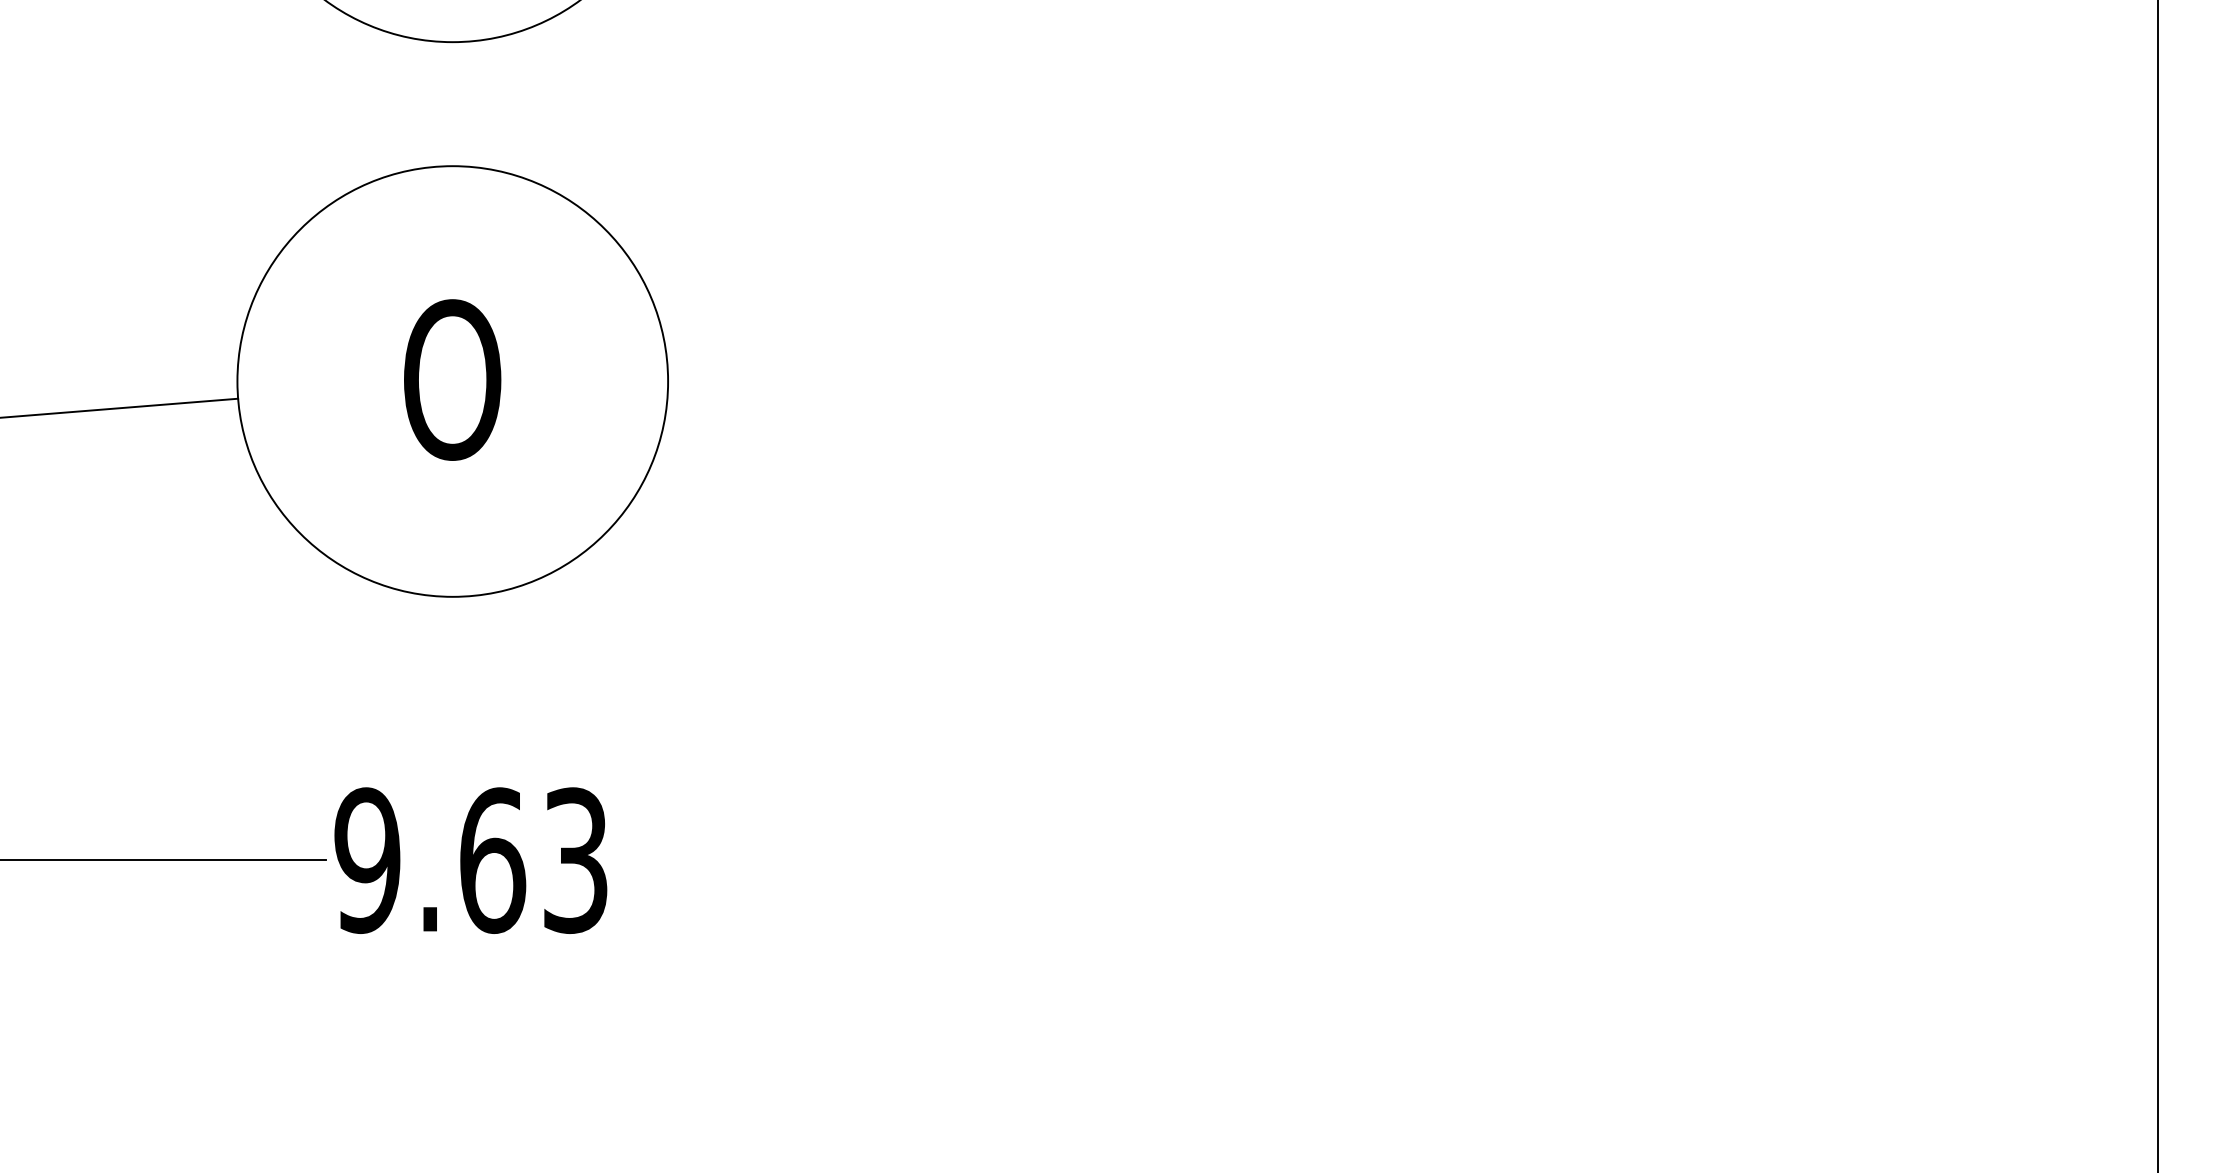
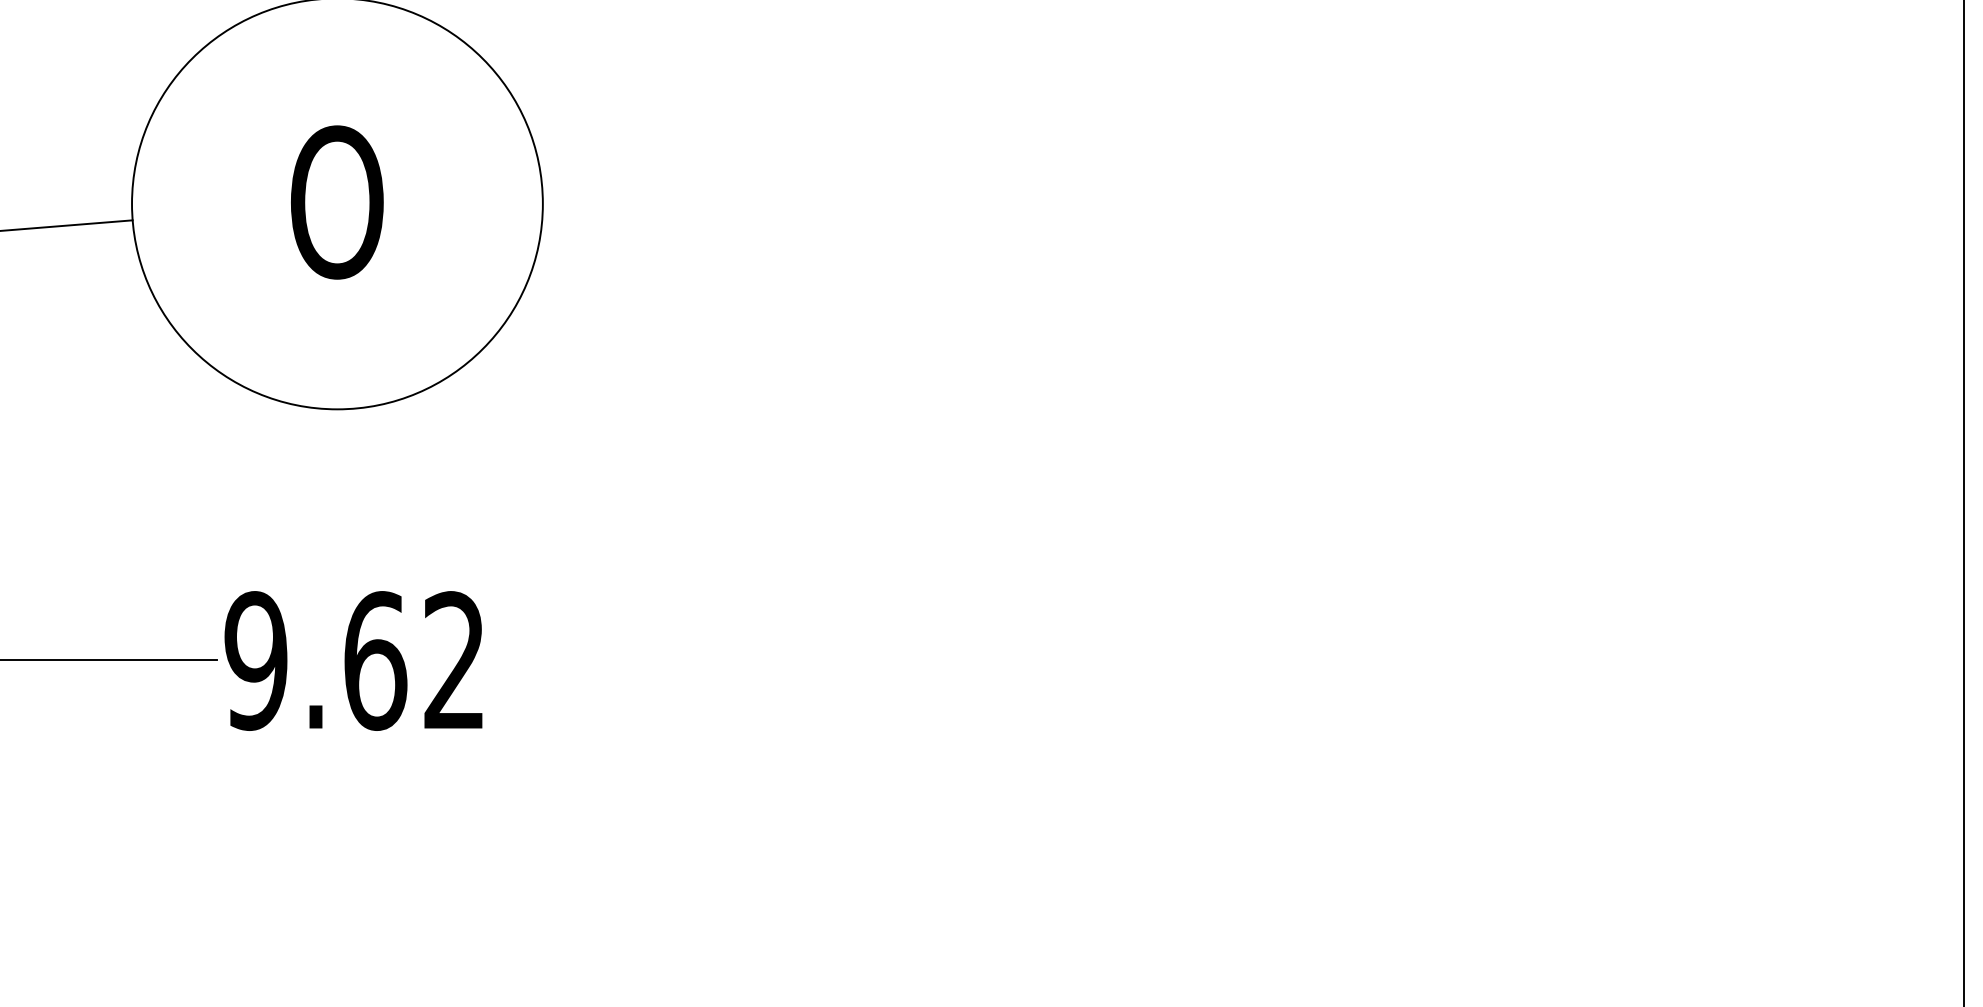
text: (575, 860) -> (454, 660), 9.63 -> 9.62

